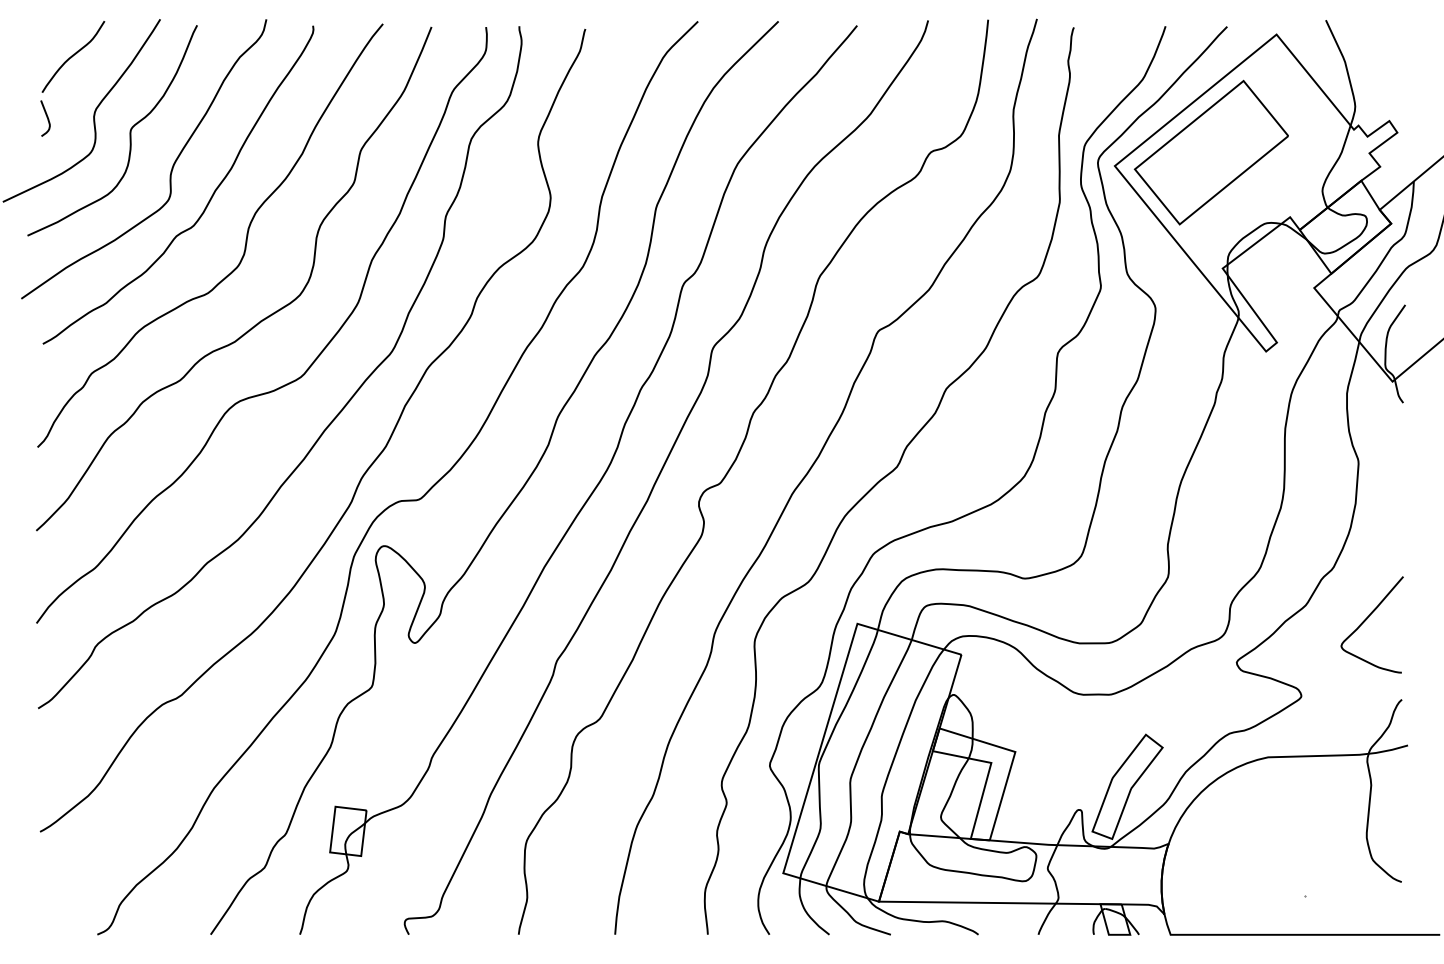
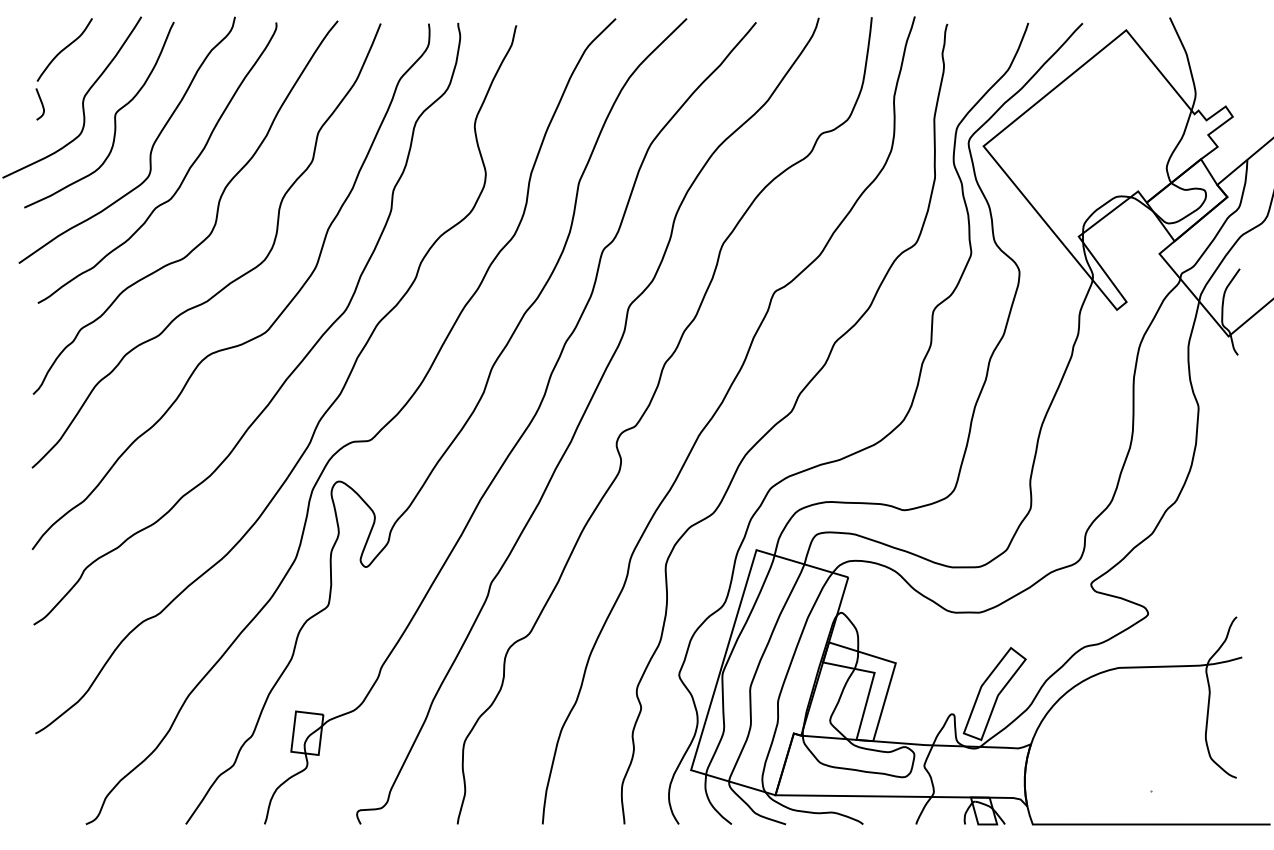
part: (1211, 152) -> (1068, 134), removed
curve: (1367, 619) -> (1206, 546), removed

